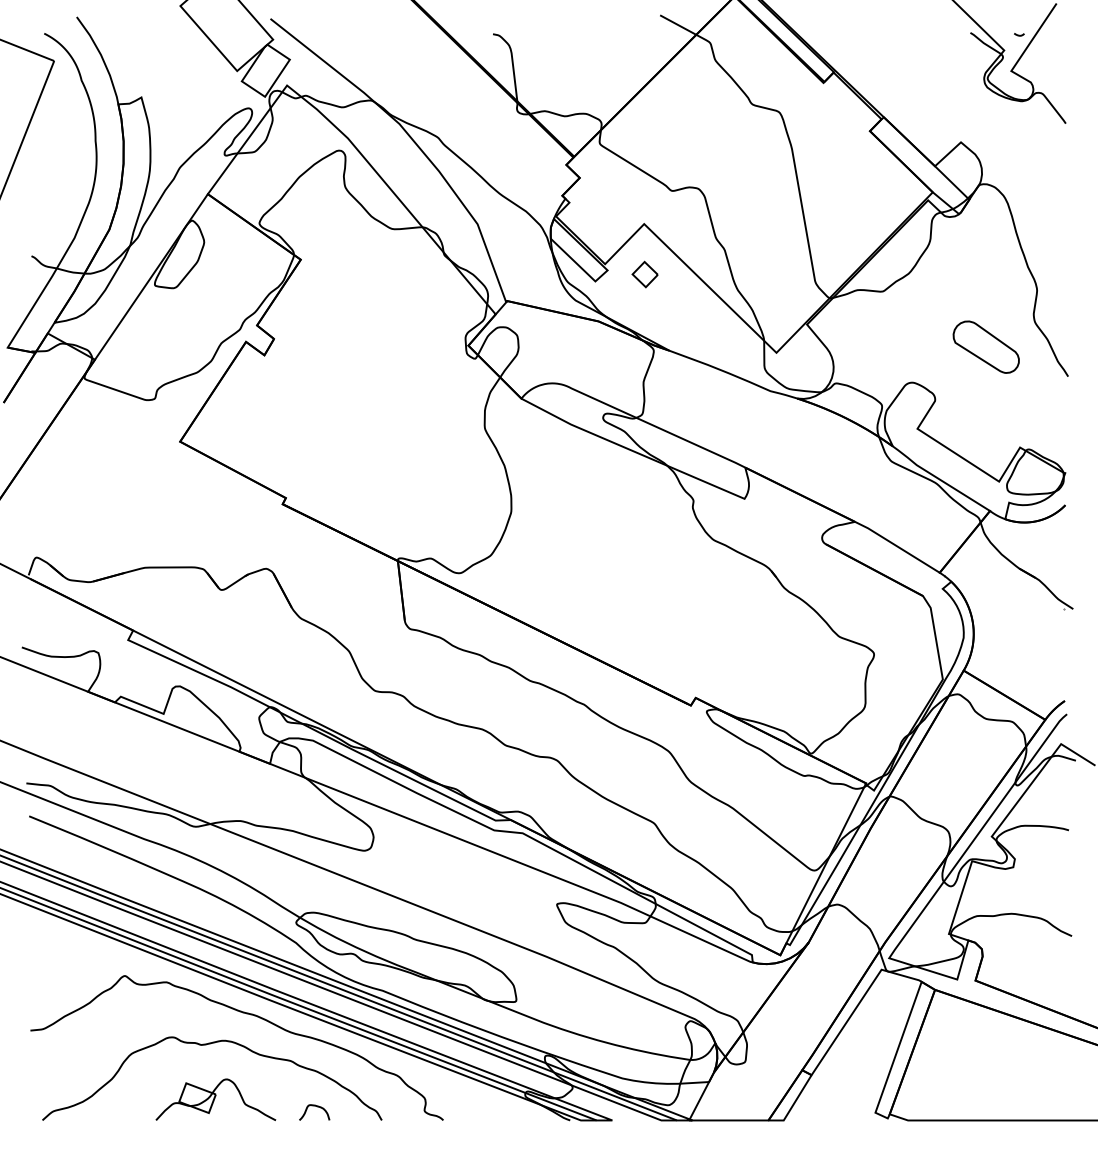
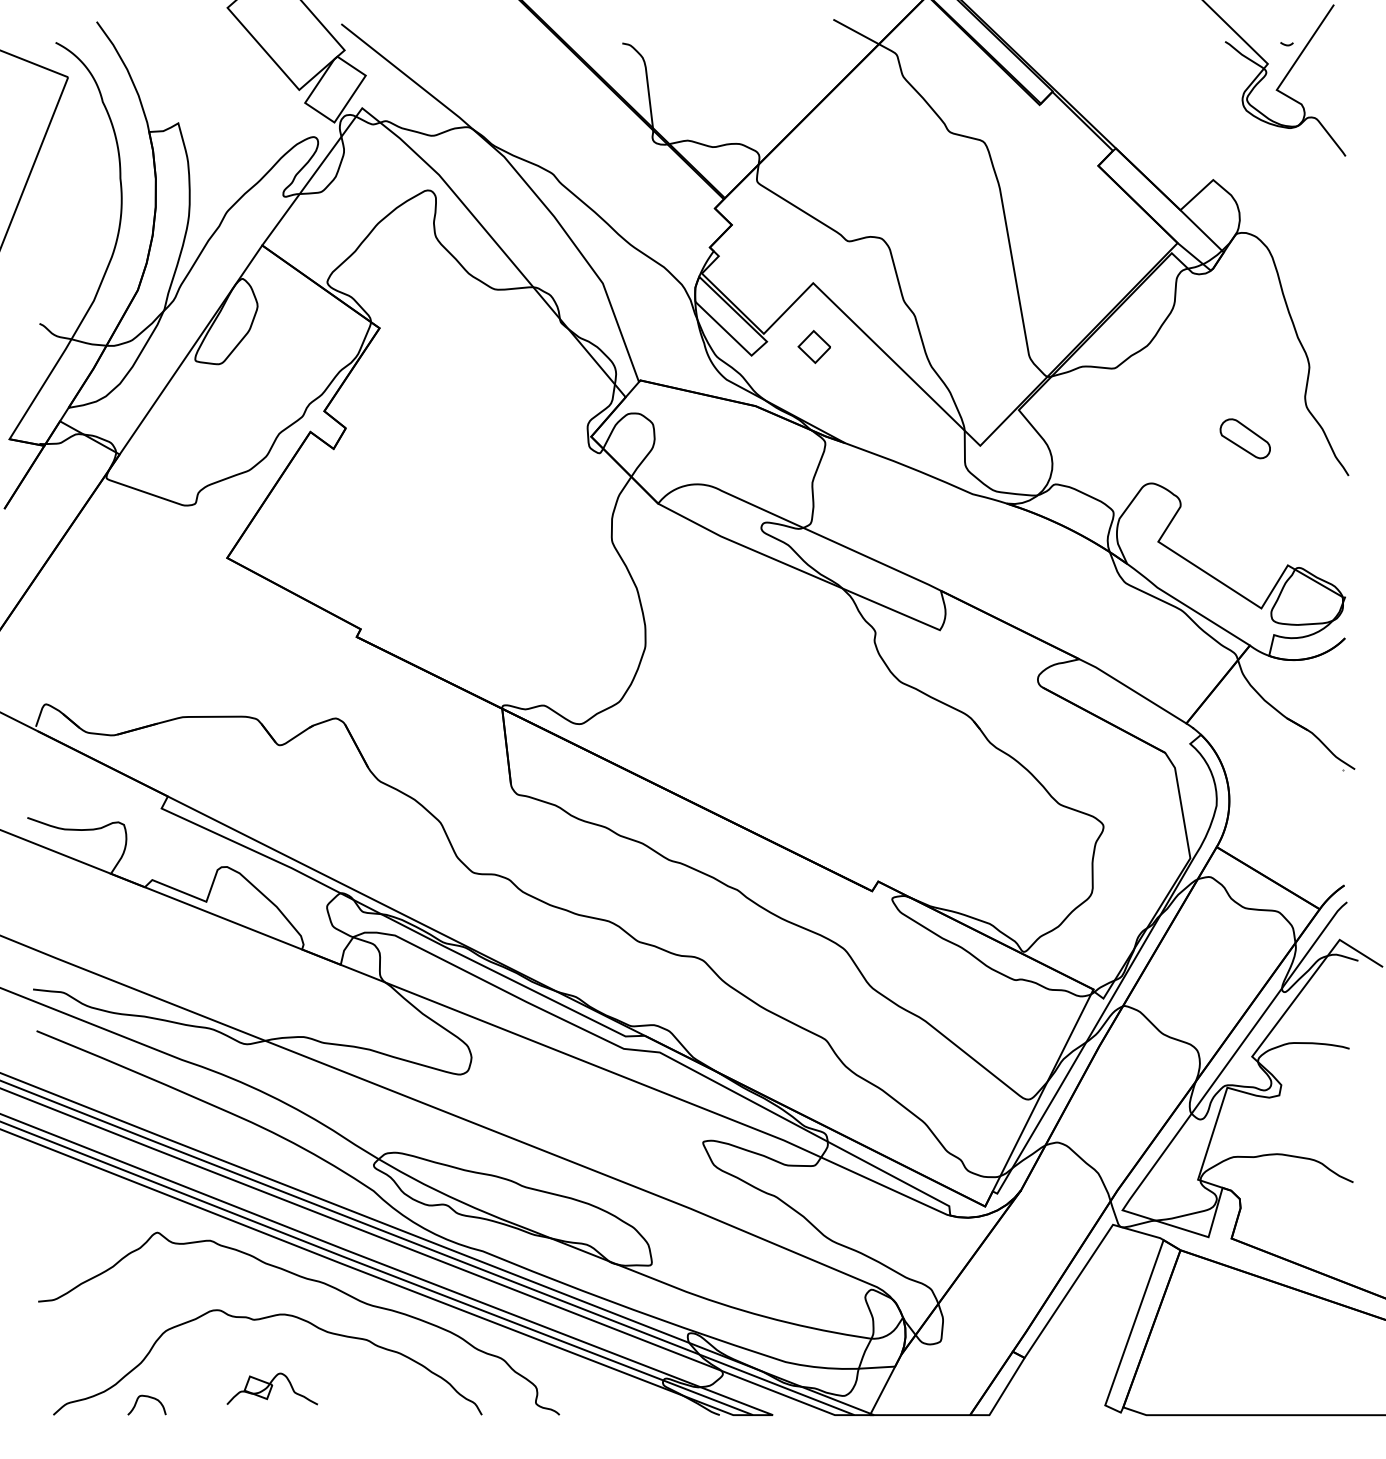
part: (986, 347) -> (1245, 438), size x0.6
part: (216, 1099) -> (272, 1388), size x0.6
curve: (314, 1106) -> (146, 1397), moved

